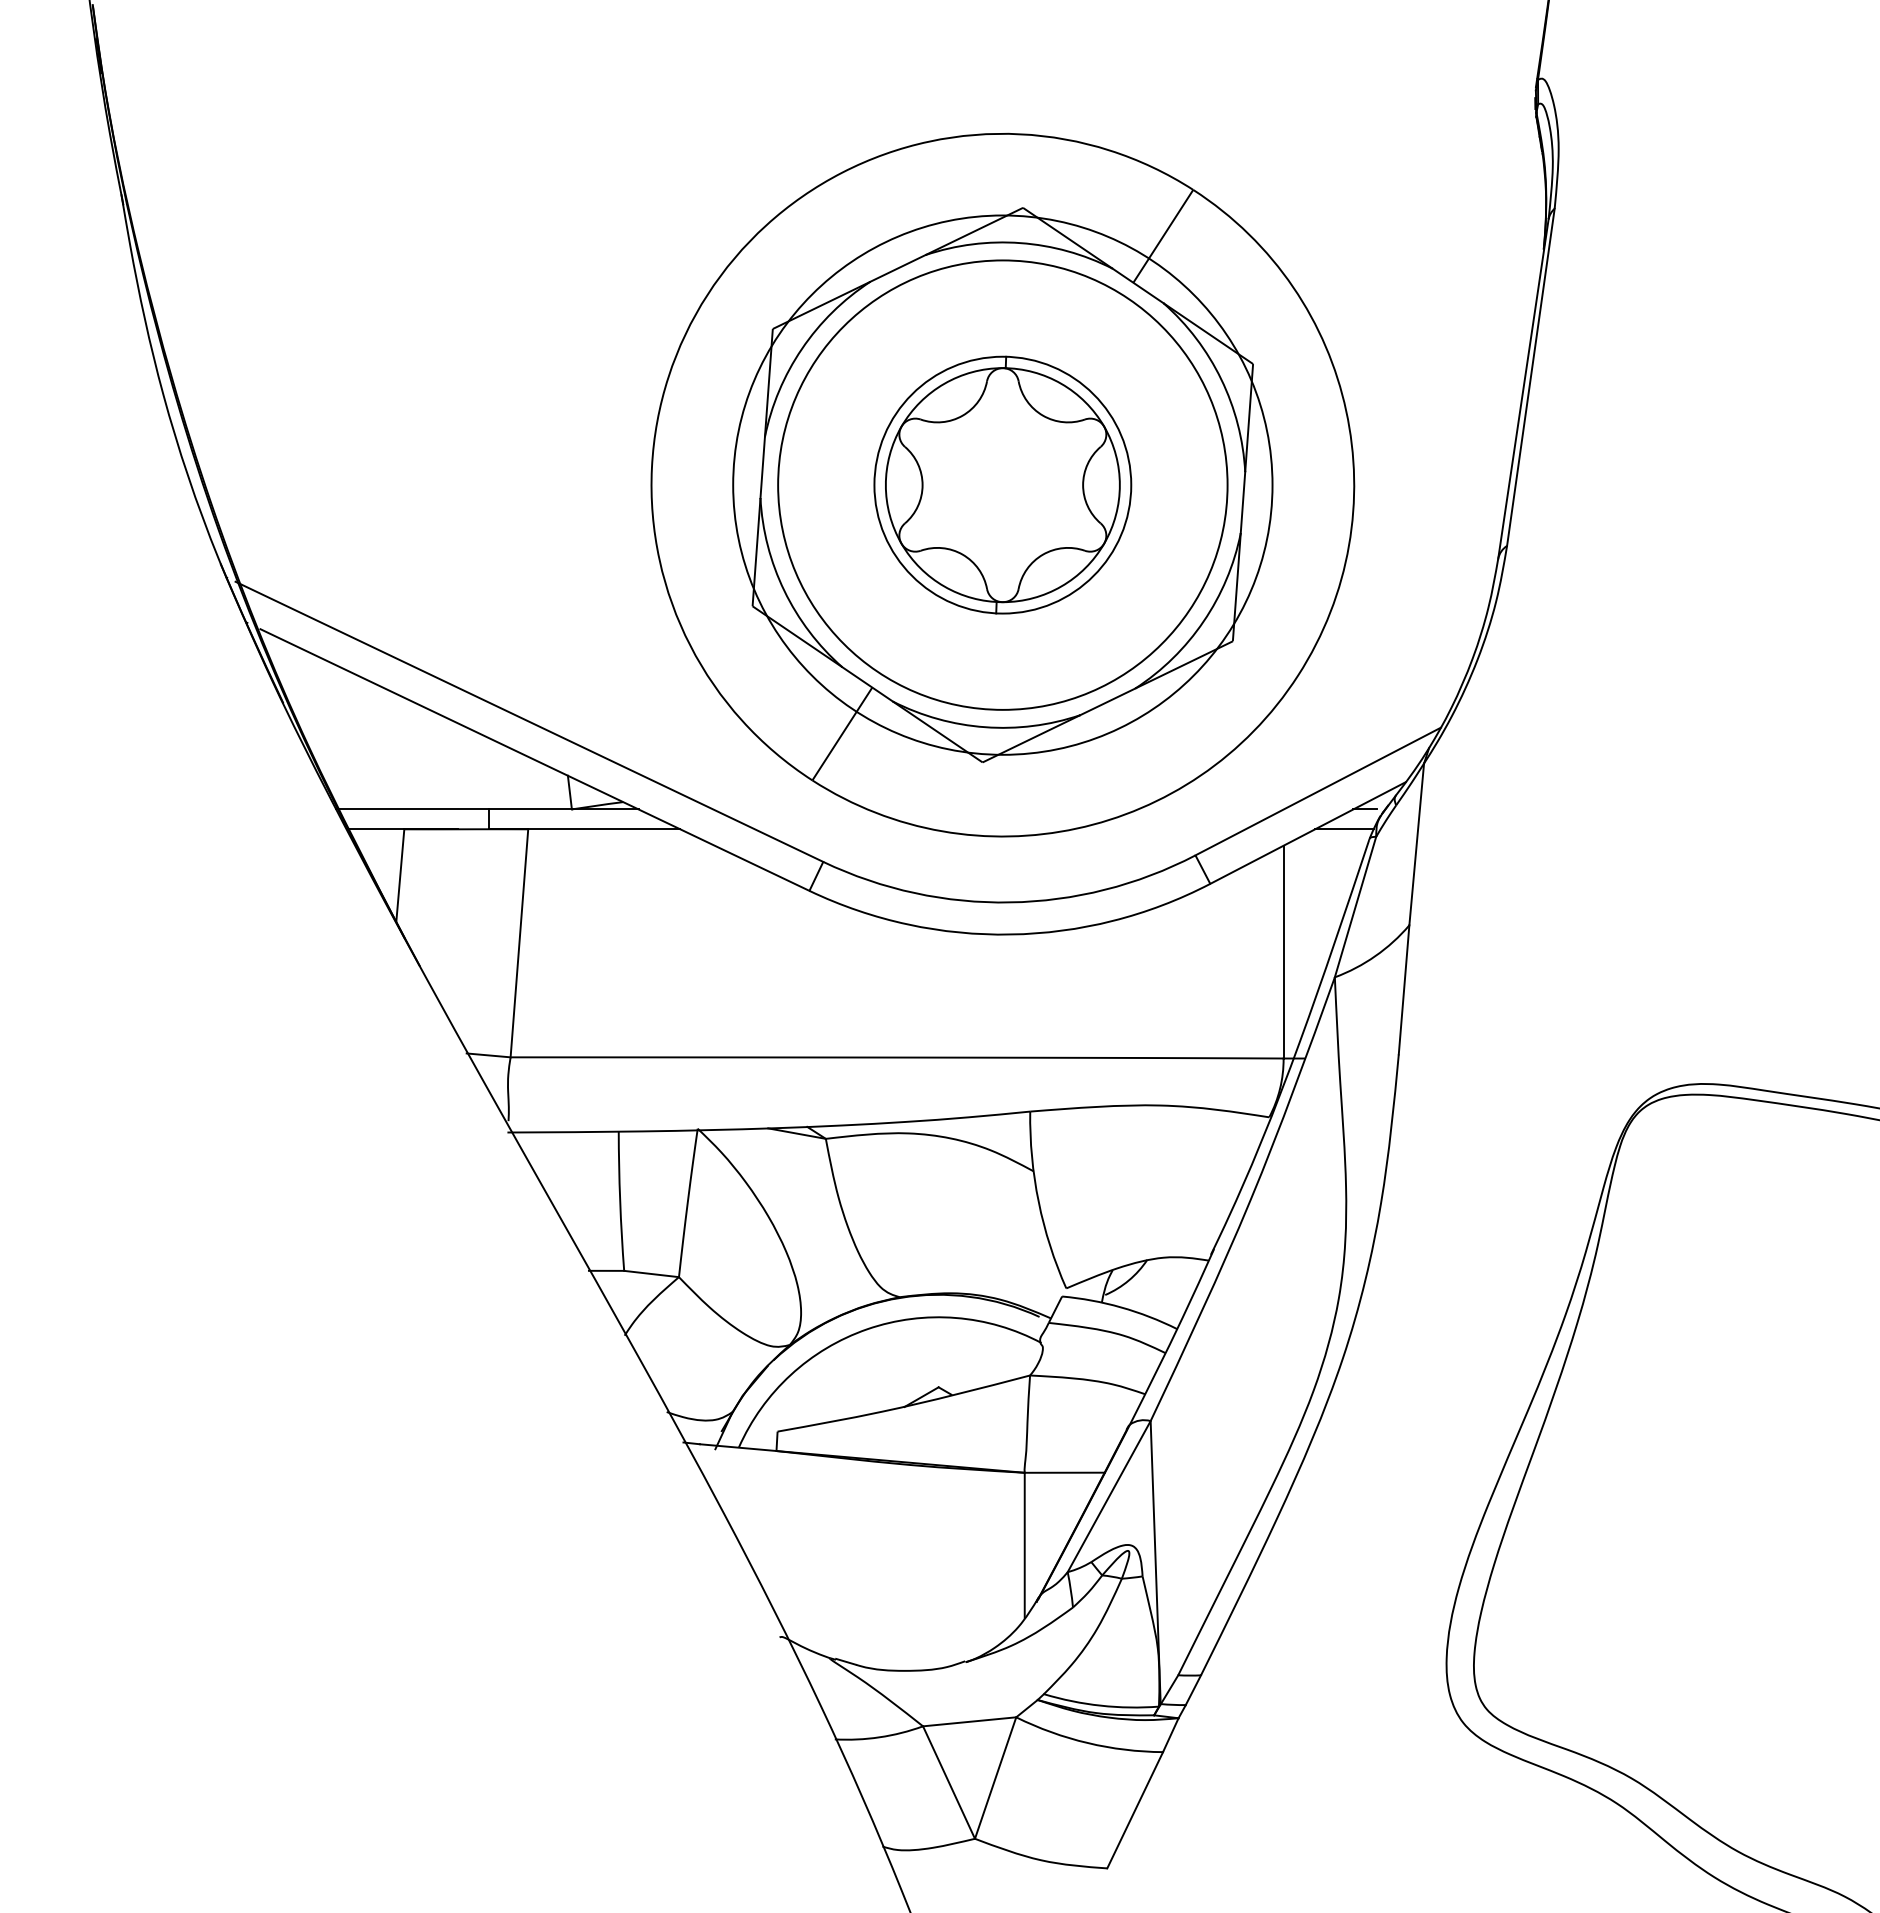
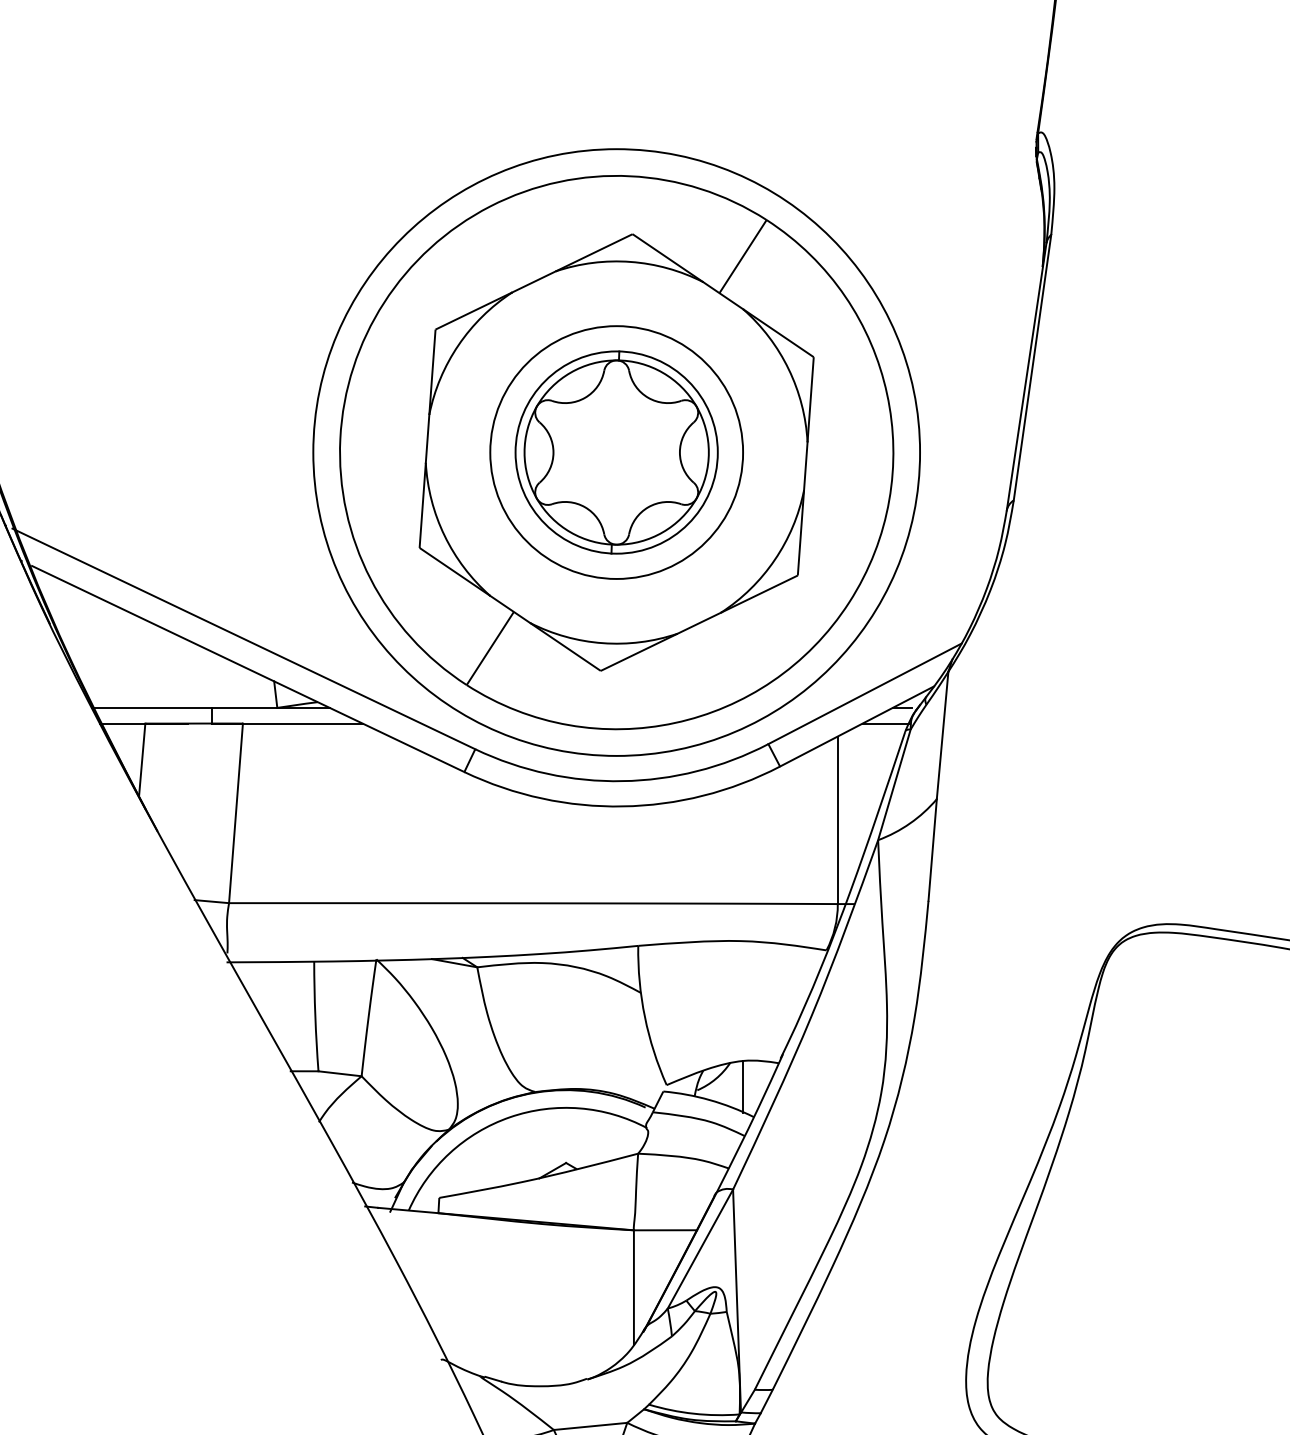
circle: (1002, 484) -> (616, 452), size x0.71
circle: (1002, 484) -> (616, 452), size x1.43
line: (1163, 1290) -> (743, 1086), added

